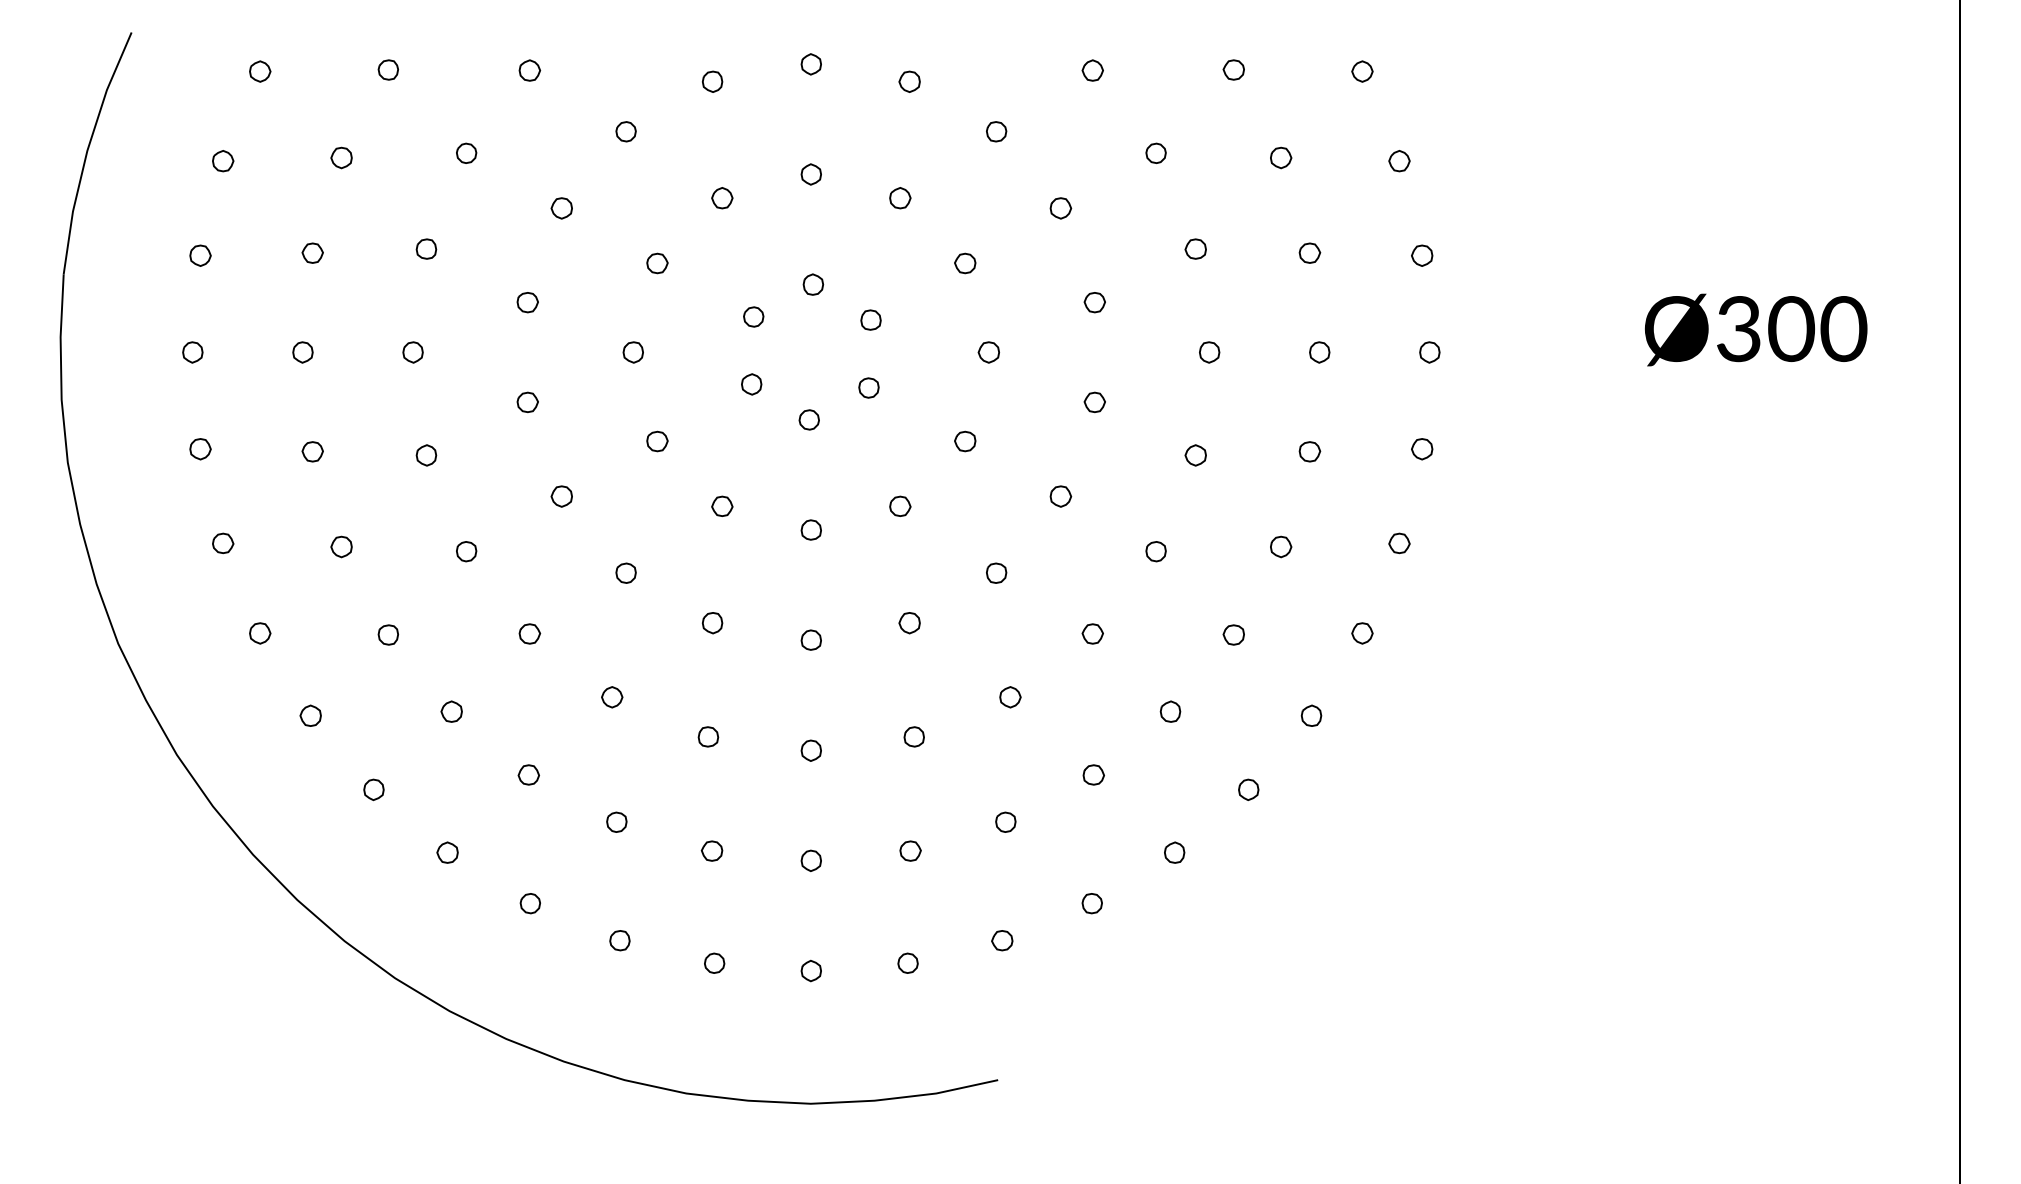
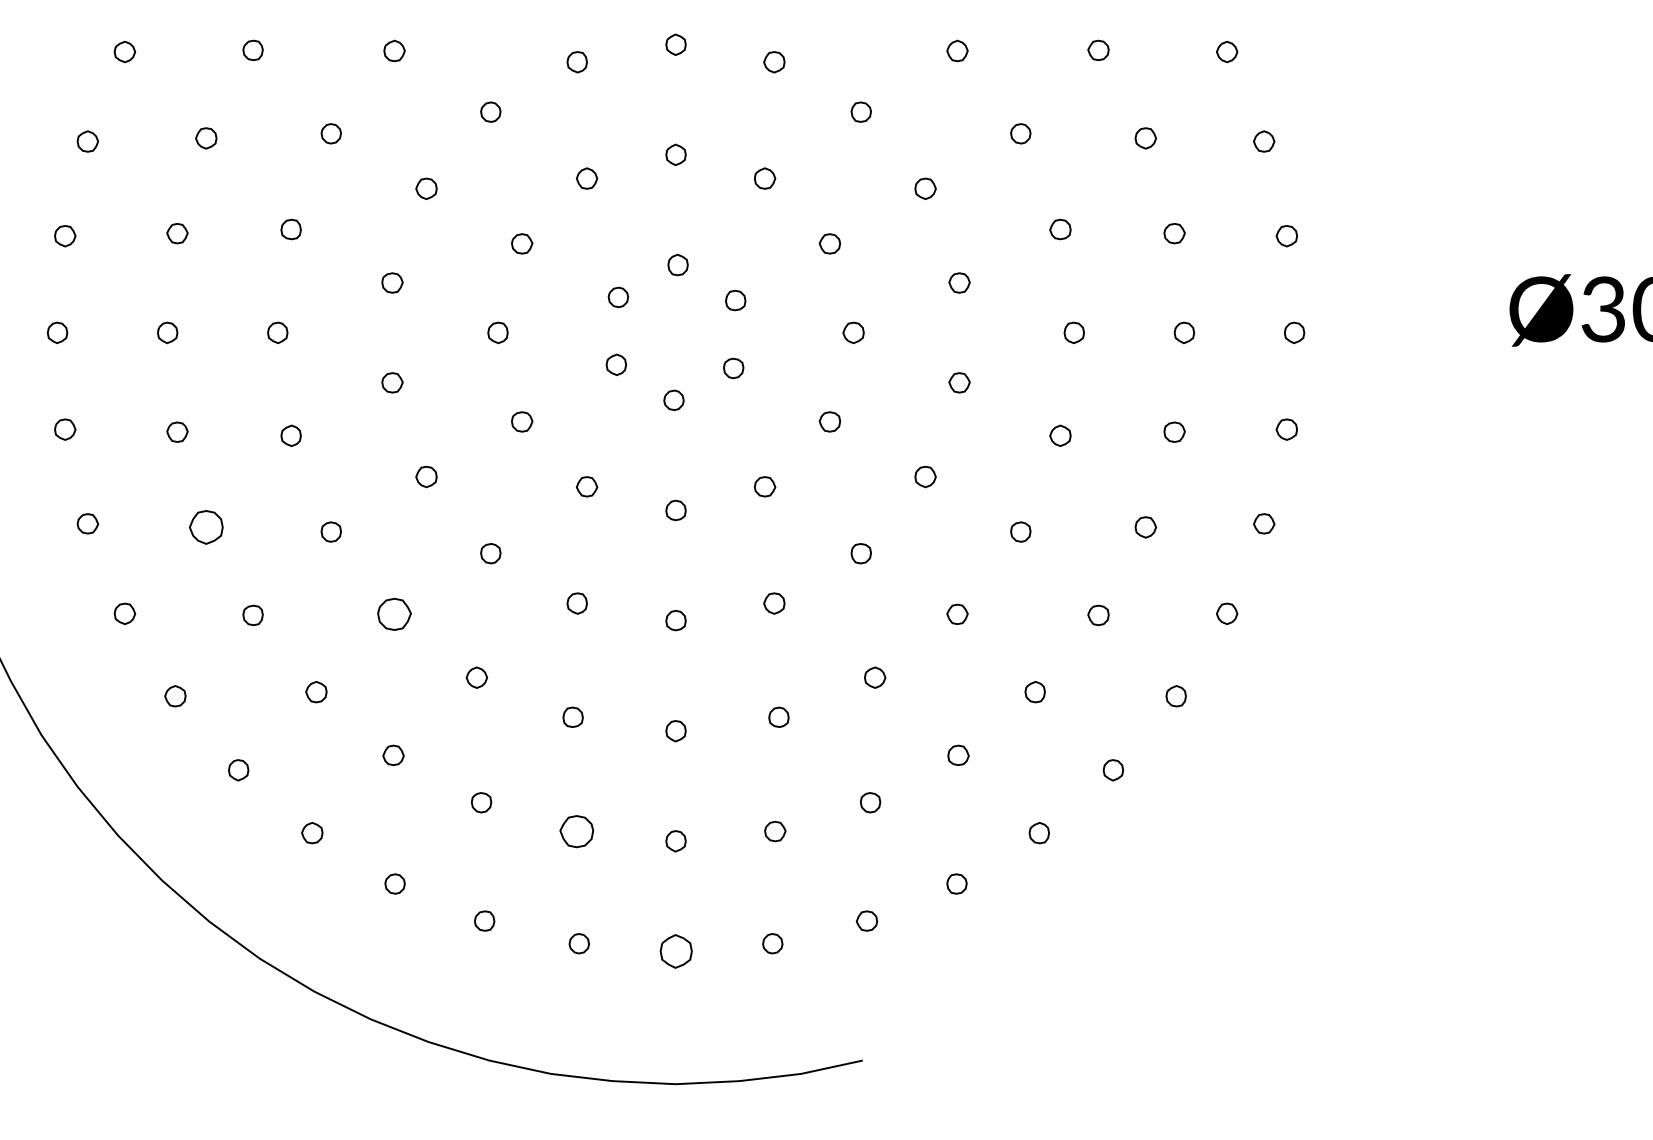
part: (341, 546) -> (206, 526), size x1.6
part: (529, 633) -> (394, 613), size x1.6
part: (711, 850) -> (576, 830), size x1.6
part: (810, 970) -> (675, 950), size x1.6

